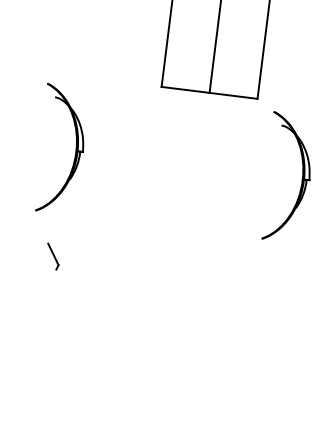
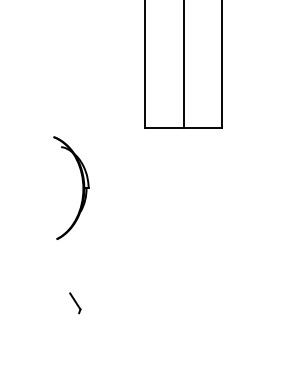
part: (301, 178) -> (265, 187), removed
part: (53, 257) -> (75, 303), moved

